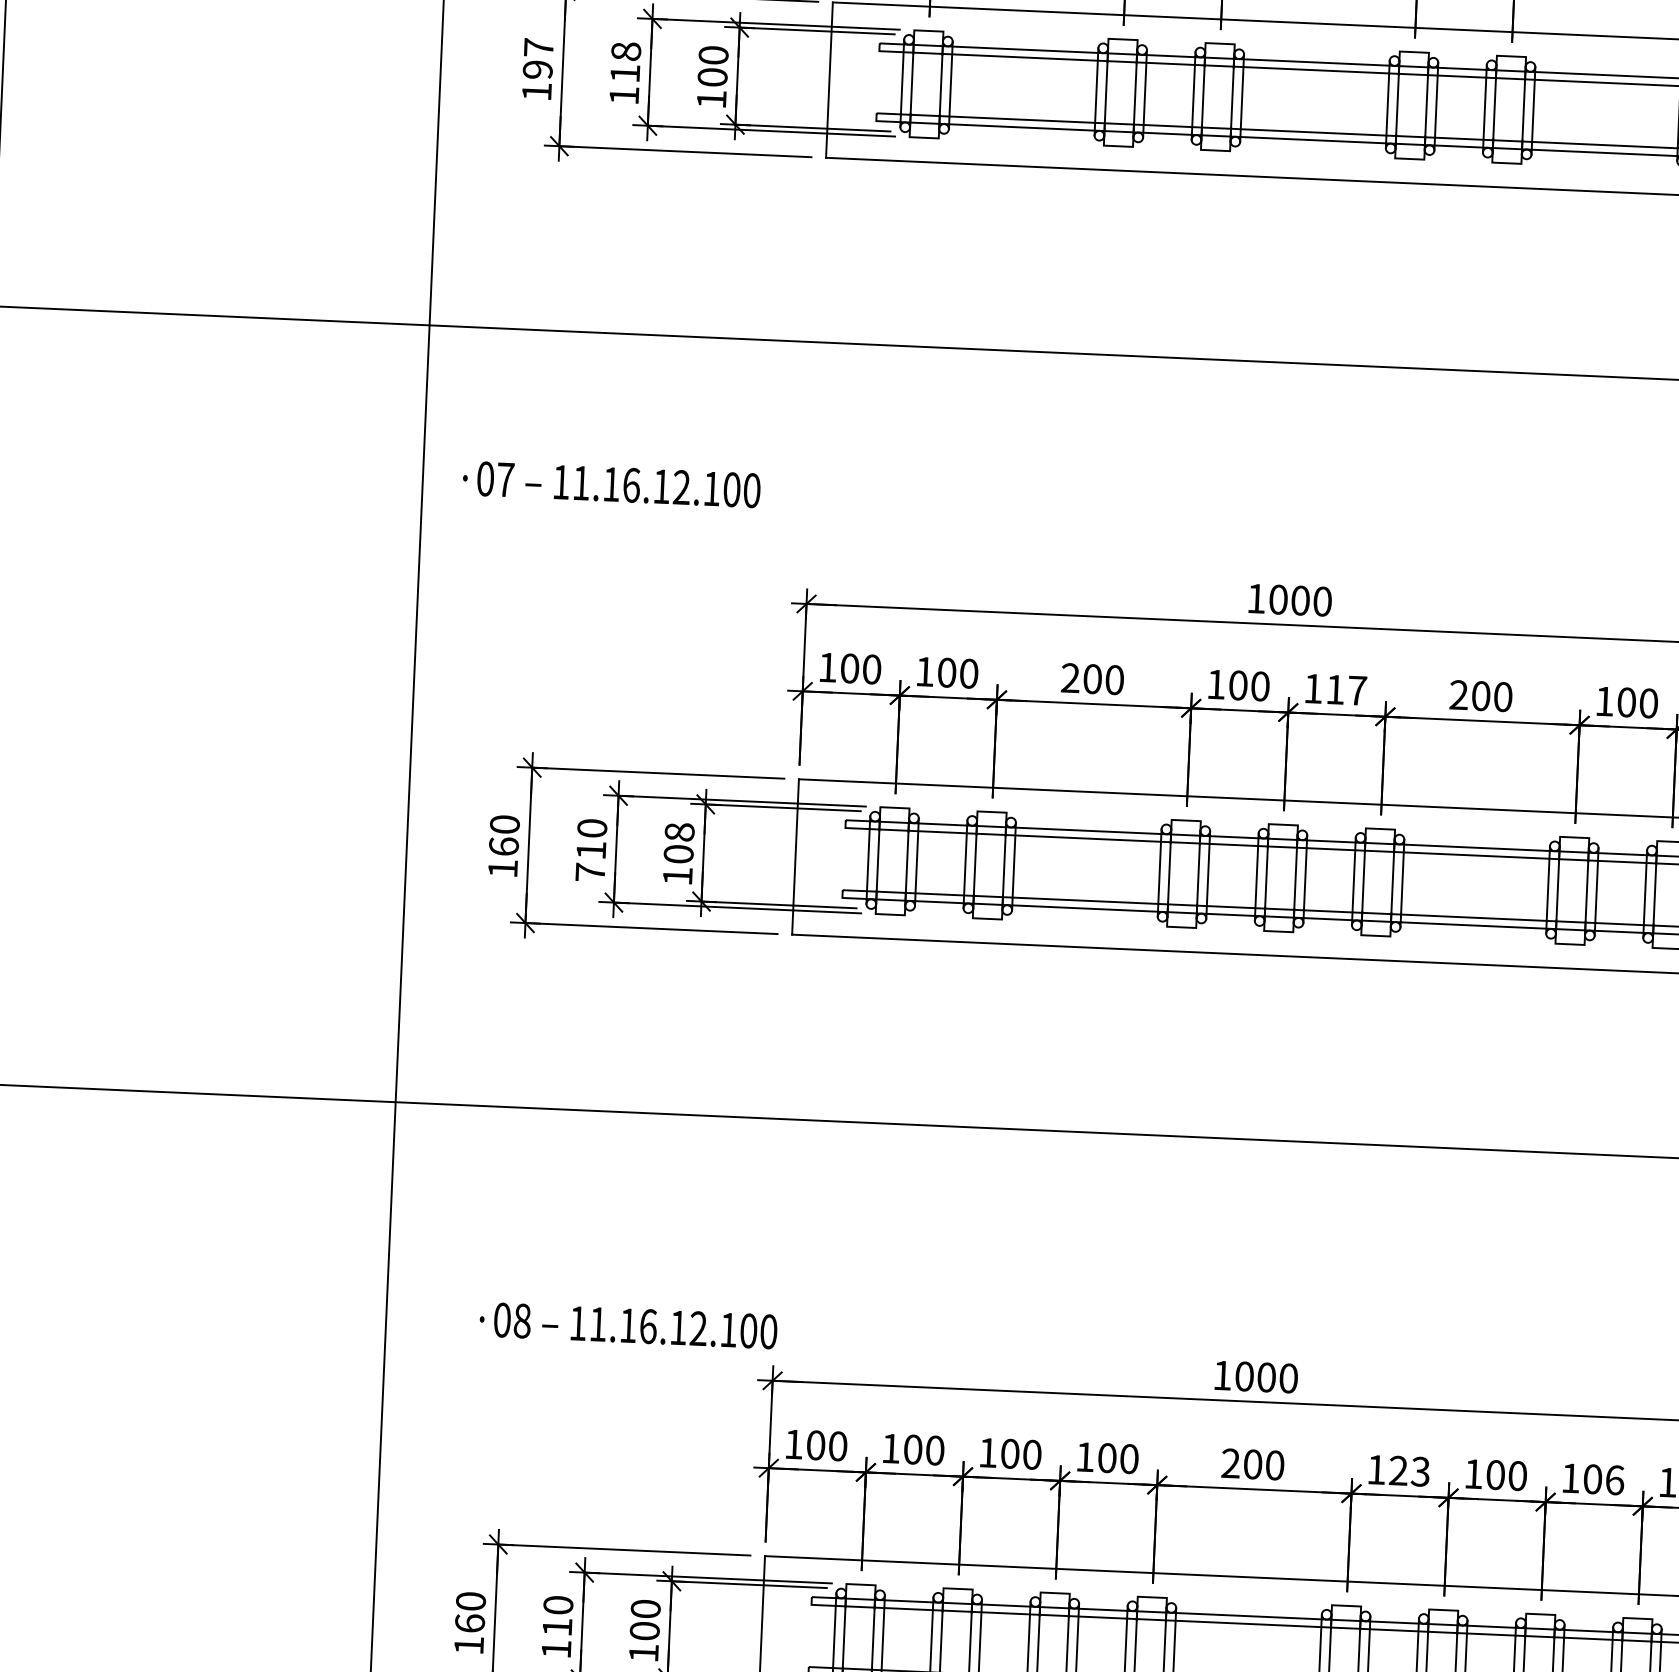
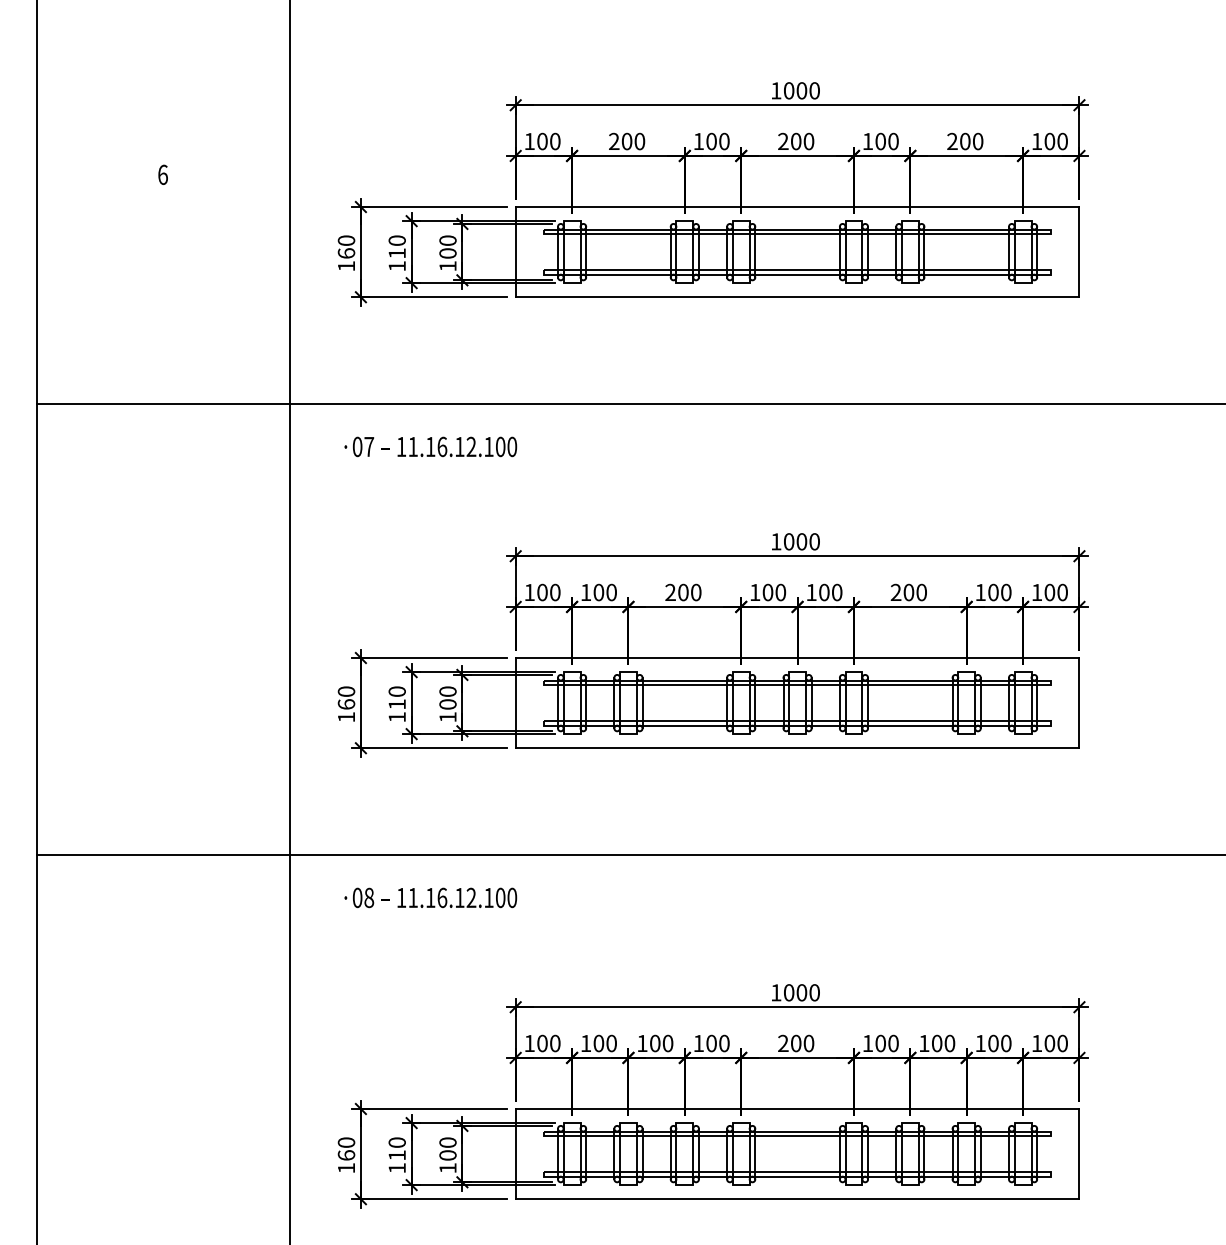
text: (626, 51) -> (397, 240), 118 -> 110
text: (538, 57) -> (346, 246), 197 -> 160
text: (611, 483) -> (430, 446), moved
text: (1346, 690) -> (830, 592), 117 -> 100
text: (678, 831) -> (447, 691), 108 -> 100
text: (589, 872) -> (396, 717), 710 -> 110
text: (627, 1324) -> (430, 897), moved
text: (1408, 1471) -> (886, 1043), 123 -> 100
text: (1615, 1480) -> (1006, 1043), 106 -> 100

